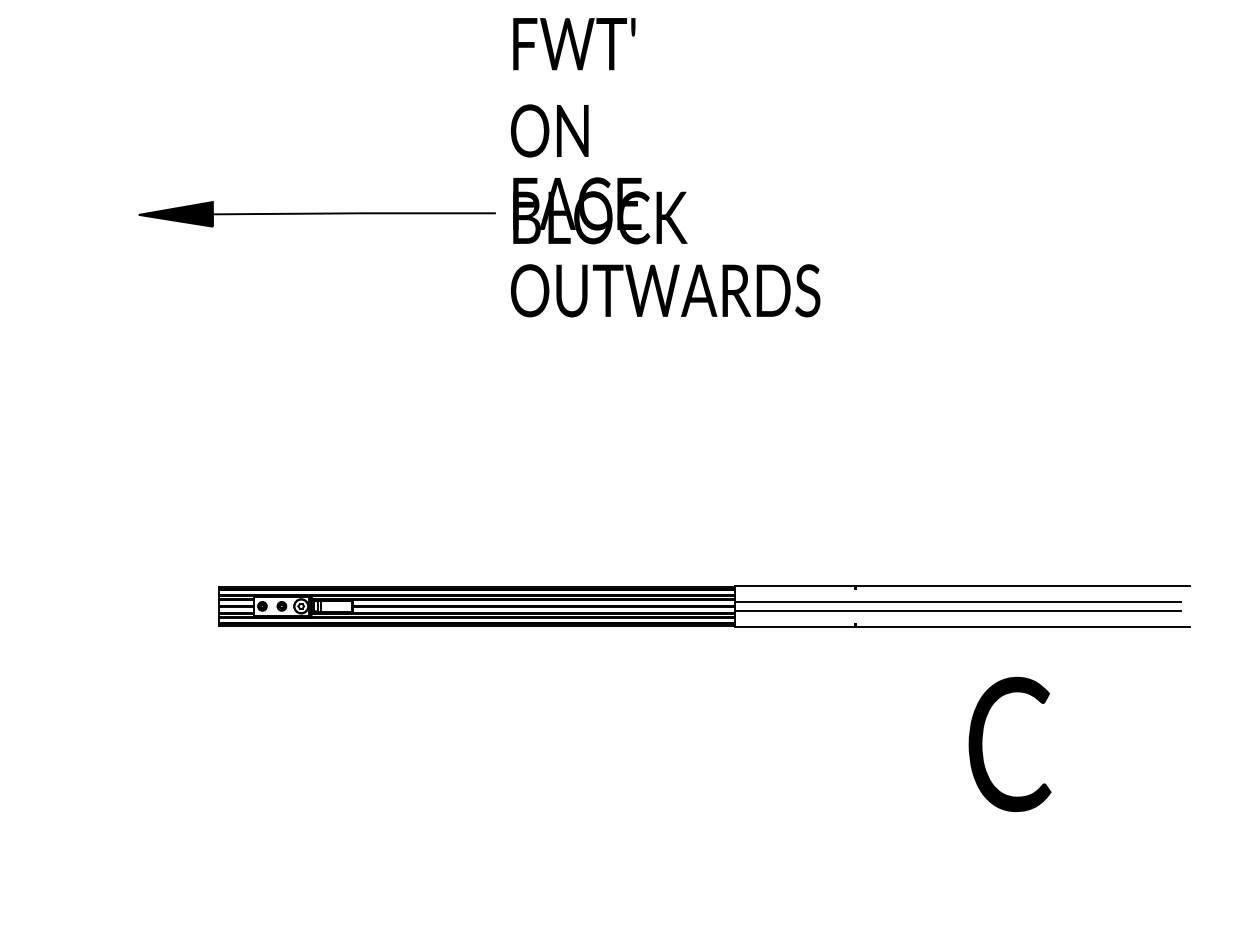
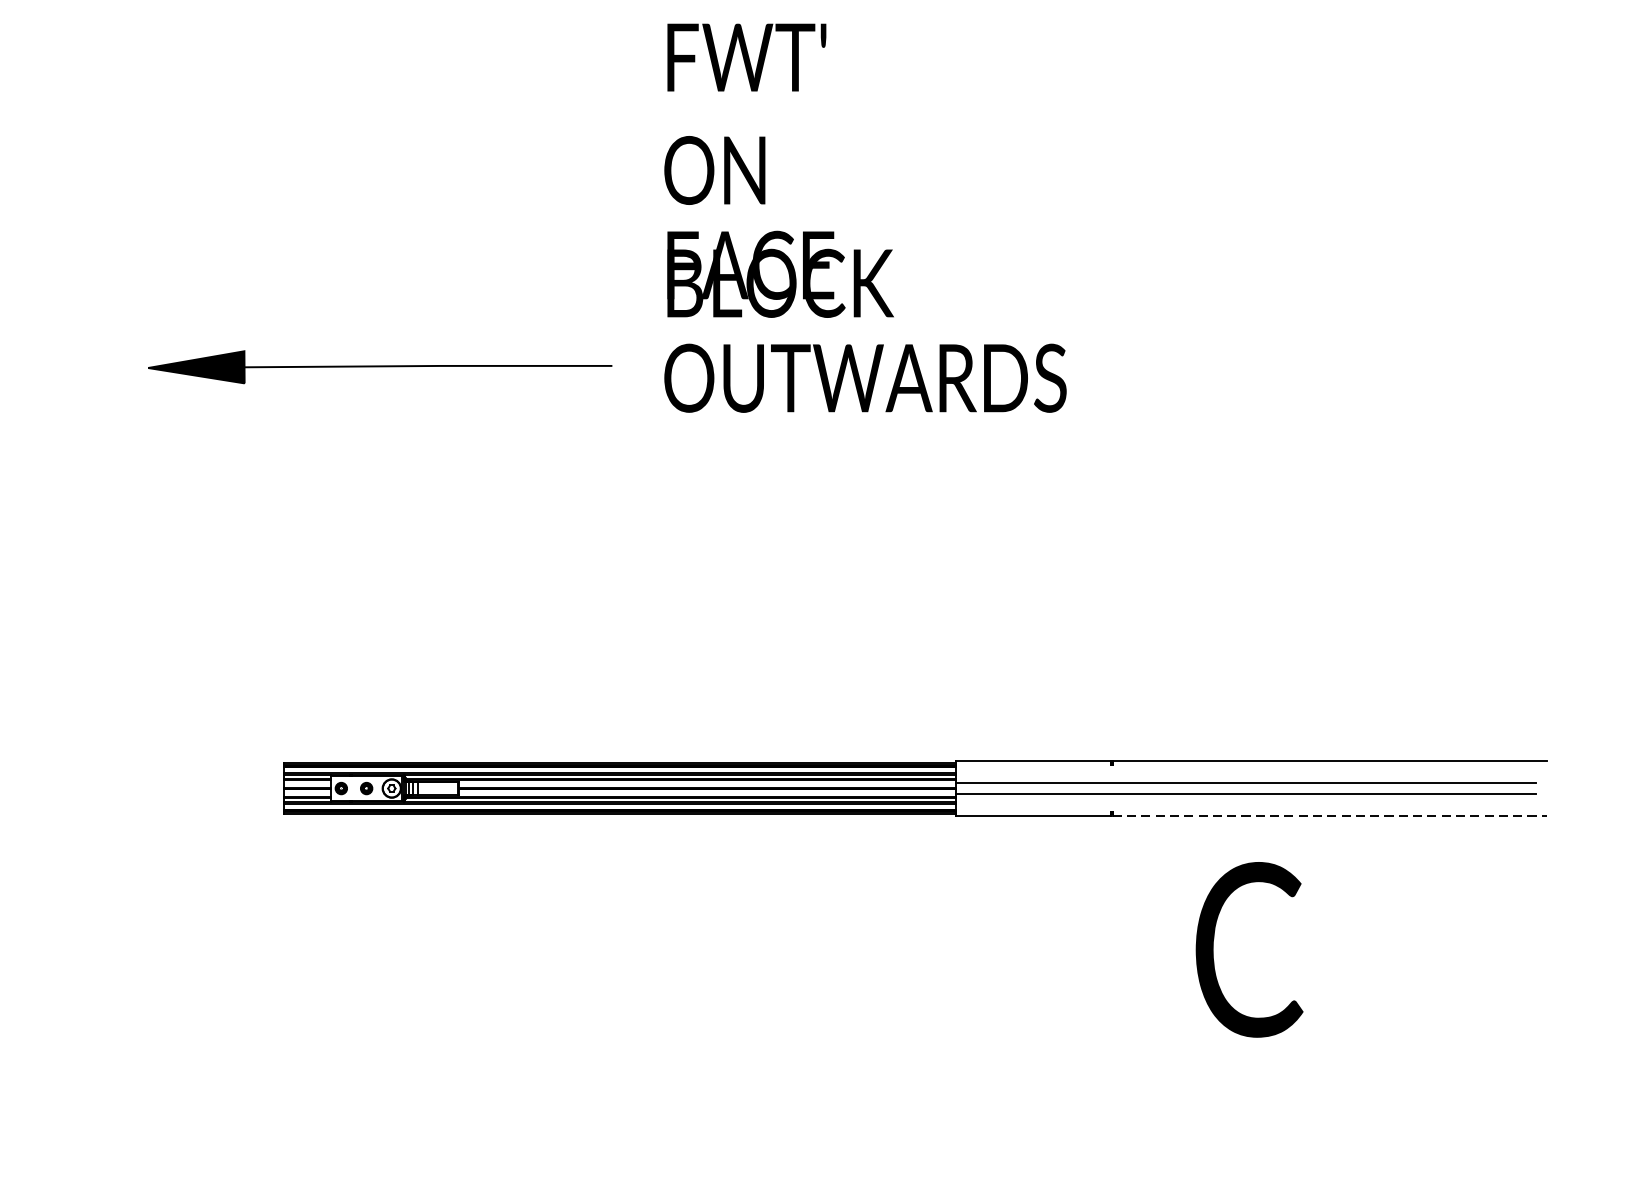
part: (316, 214) -> (379, 367), moved
line: (1023, 627) -> (1330, 816), solid -> dashed
text: (1009, 743) -> (1248, 948), moved

